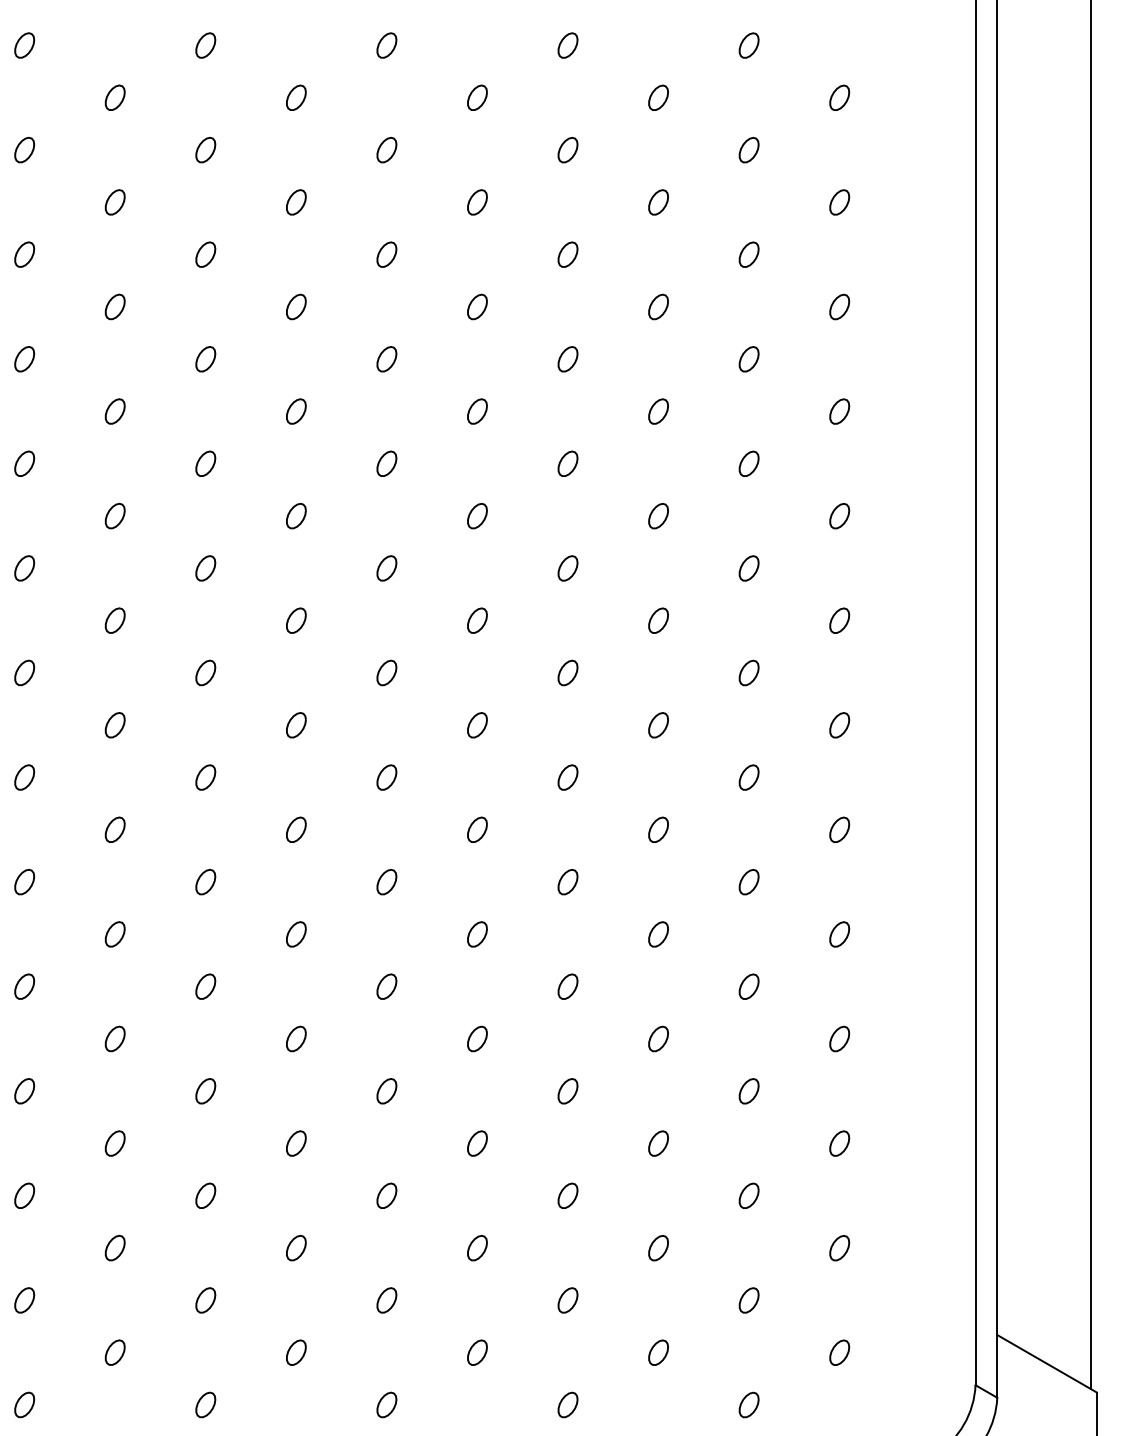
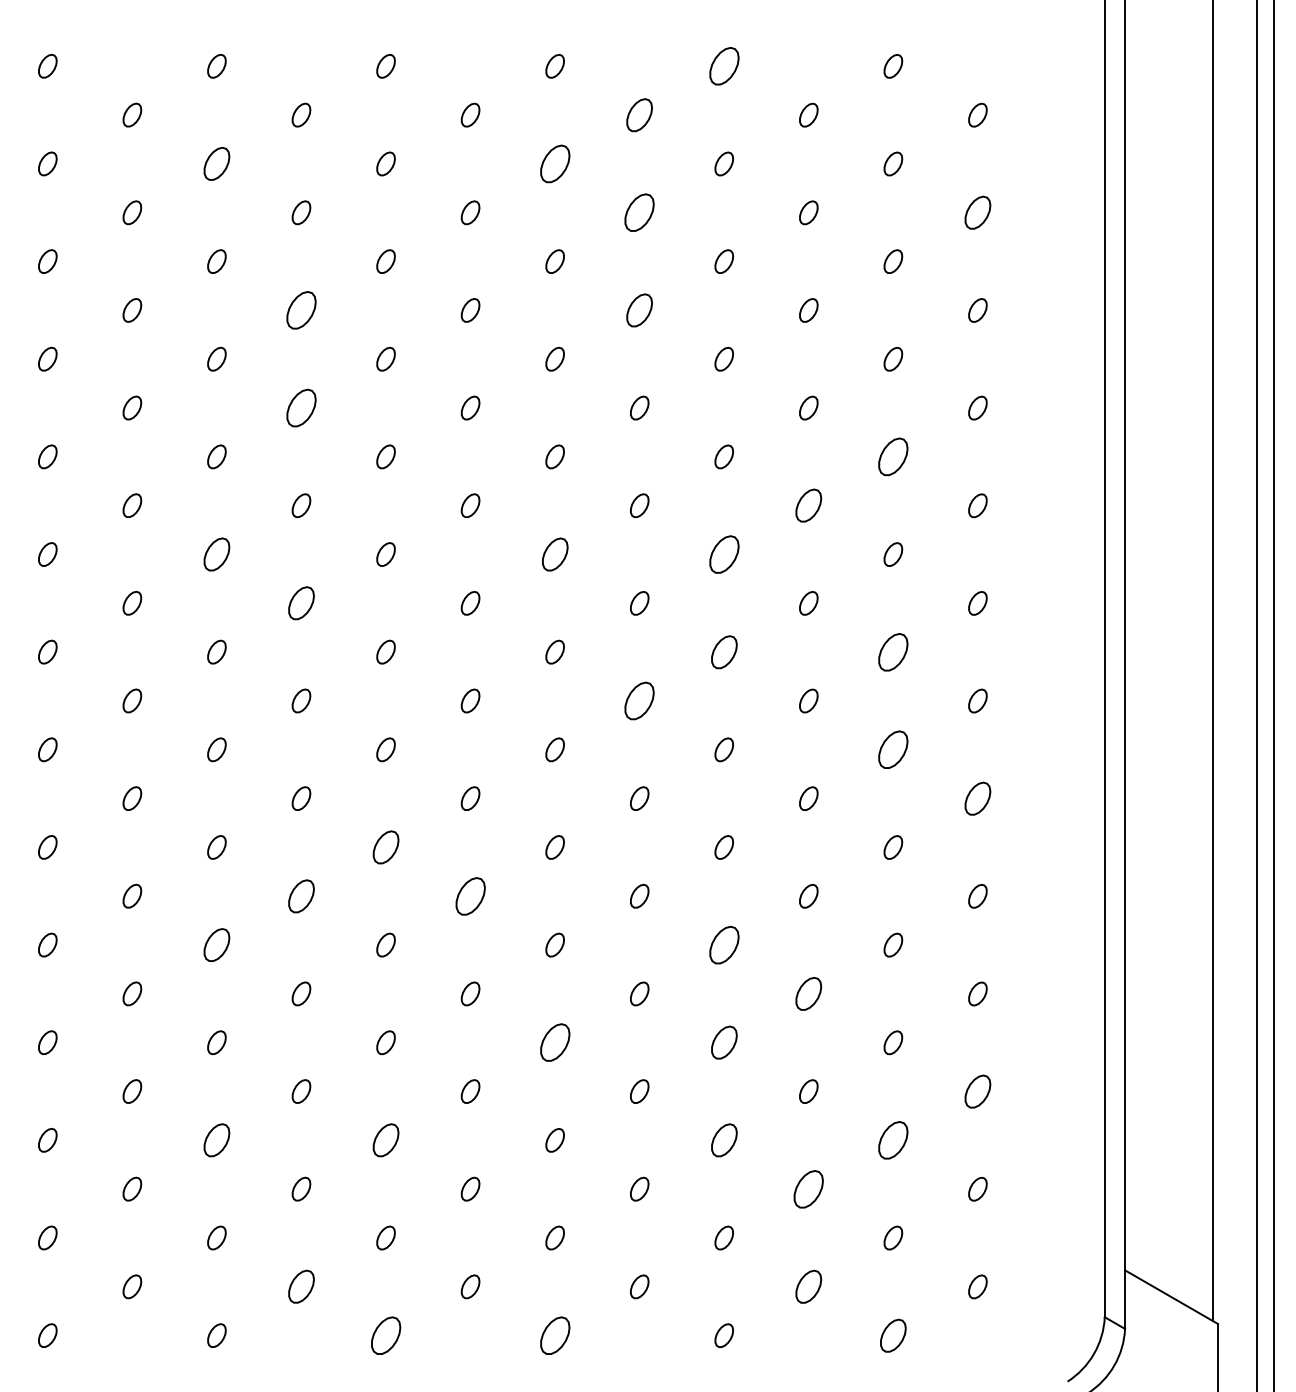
part: (567, 45) -> (723, 66), size x1.6
part: (477, 97) -> (639, 114), size x1.4
part: (24, 149) -> (216, 163), size x1.4
part: (386, 149) -> (554, 163), size x1.6
part: (477, 202) -> (639, 212), size x1.6
part: (839, 202) -> (977, 212), size x1.4
part: (115, 307) -> (301, 310), size x1.6
part: (477, 307) -> (639, 310), size x1.4
part: (115, 410) -> (301, 407), size x1.6
part: (749, 463) -> (893, 456), size x1.6
part: (658, 515) -> (808, 505), size x1.4
part: (24, 568) -> (216, 554), size x1.4
part: (386, 568) -> (554, 554), size x1.4
part: (567, 568) -> (723, 554), size x1.6
part: (115, 620) -> (301, 603), size x1.4
part: (567, 672) -> (723, 651), size x1.4
part: (749, 672) -> (893, 651), size x1.6
part: (477, 724) -> (639, 700), size x1.6
part: (749, 777) -> (893, 749), size x1.6
part: (839, 829) -> (977, 798), size x1.4
part: (205, 882) -> (385, 847), size x1.4
part: (115, 933) -> (301, 895), size x1.4
part: (296, 933) -> (470, 895), size x1.6
part: (24, 986) -> (216, 944), size x1.4
part: (567, 986) -> (723, 944), size x1.6
part: (658, 1038) -> (808, 993), size x1.4
part: (386, 1091) -> (554, 1042), size x1.6
part: (567, 1091) -> (723, 1042), size x1.4
part: (839, 1143) -> (977, 1091), size x1.4
part: (24, 1195) -> (216, 1140), size x1.4
part: (205, 1195) -> (385, 1140), size x1.4
part: (567, 1195) -> (723, 1140), size x1.4
part: (749, 1195) -> (893, 1140), size x1.6
part: (658, 1247) -> (808, 1188), size x1.6
part: (115, 1352) -> (301, 1286), size x1.4
part: (658, 1352) -> (808, 1286), size x1.4
part: (205, 1404) -> (385, 1335), size x1.6
part: (386, 1404) -> (554, 1335), size x1.6
part: (749, 1404) -> (893, 1335), size x1.4

